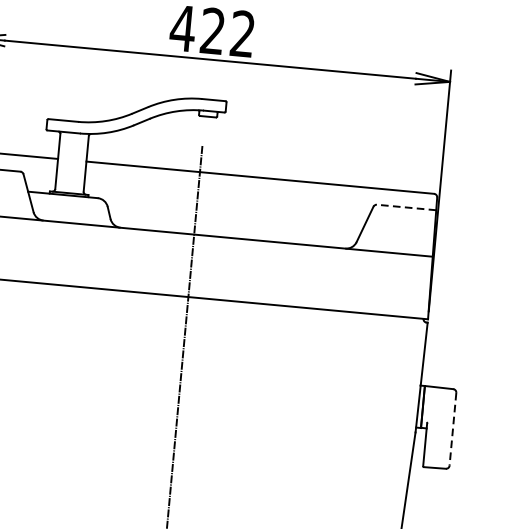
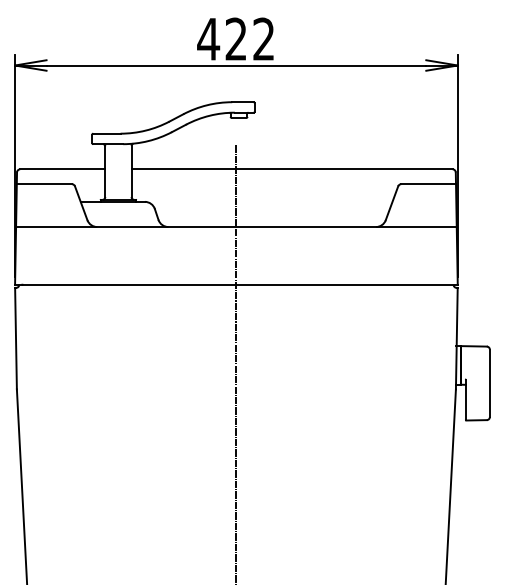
line: (406, 207) -> (428, 184), dashed -> solid
line: (452, 429) -> (489, 383), dashed -> solid

